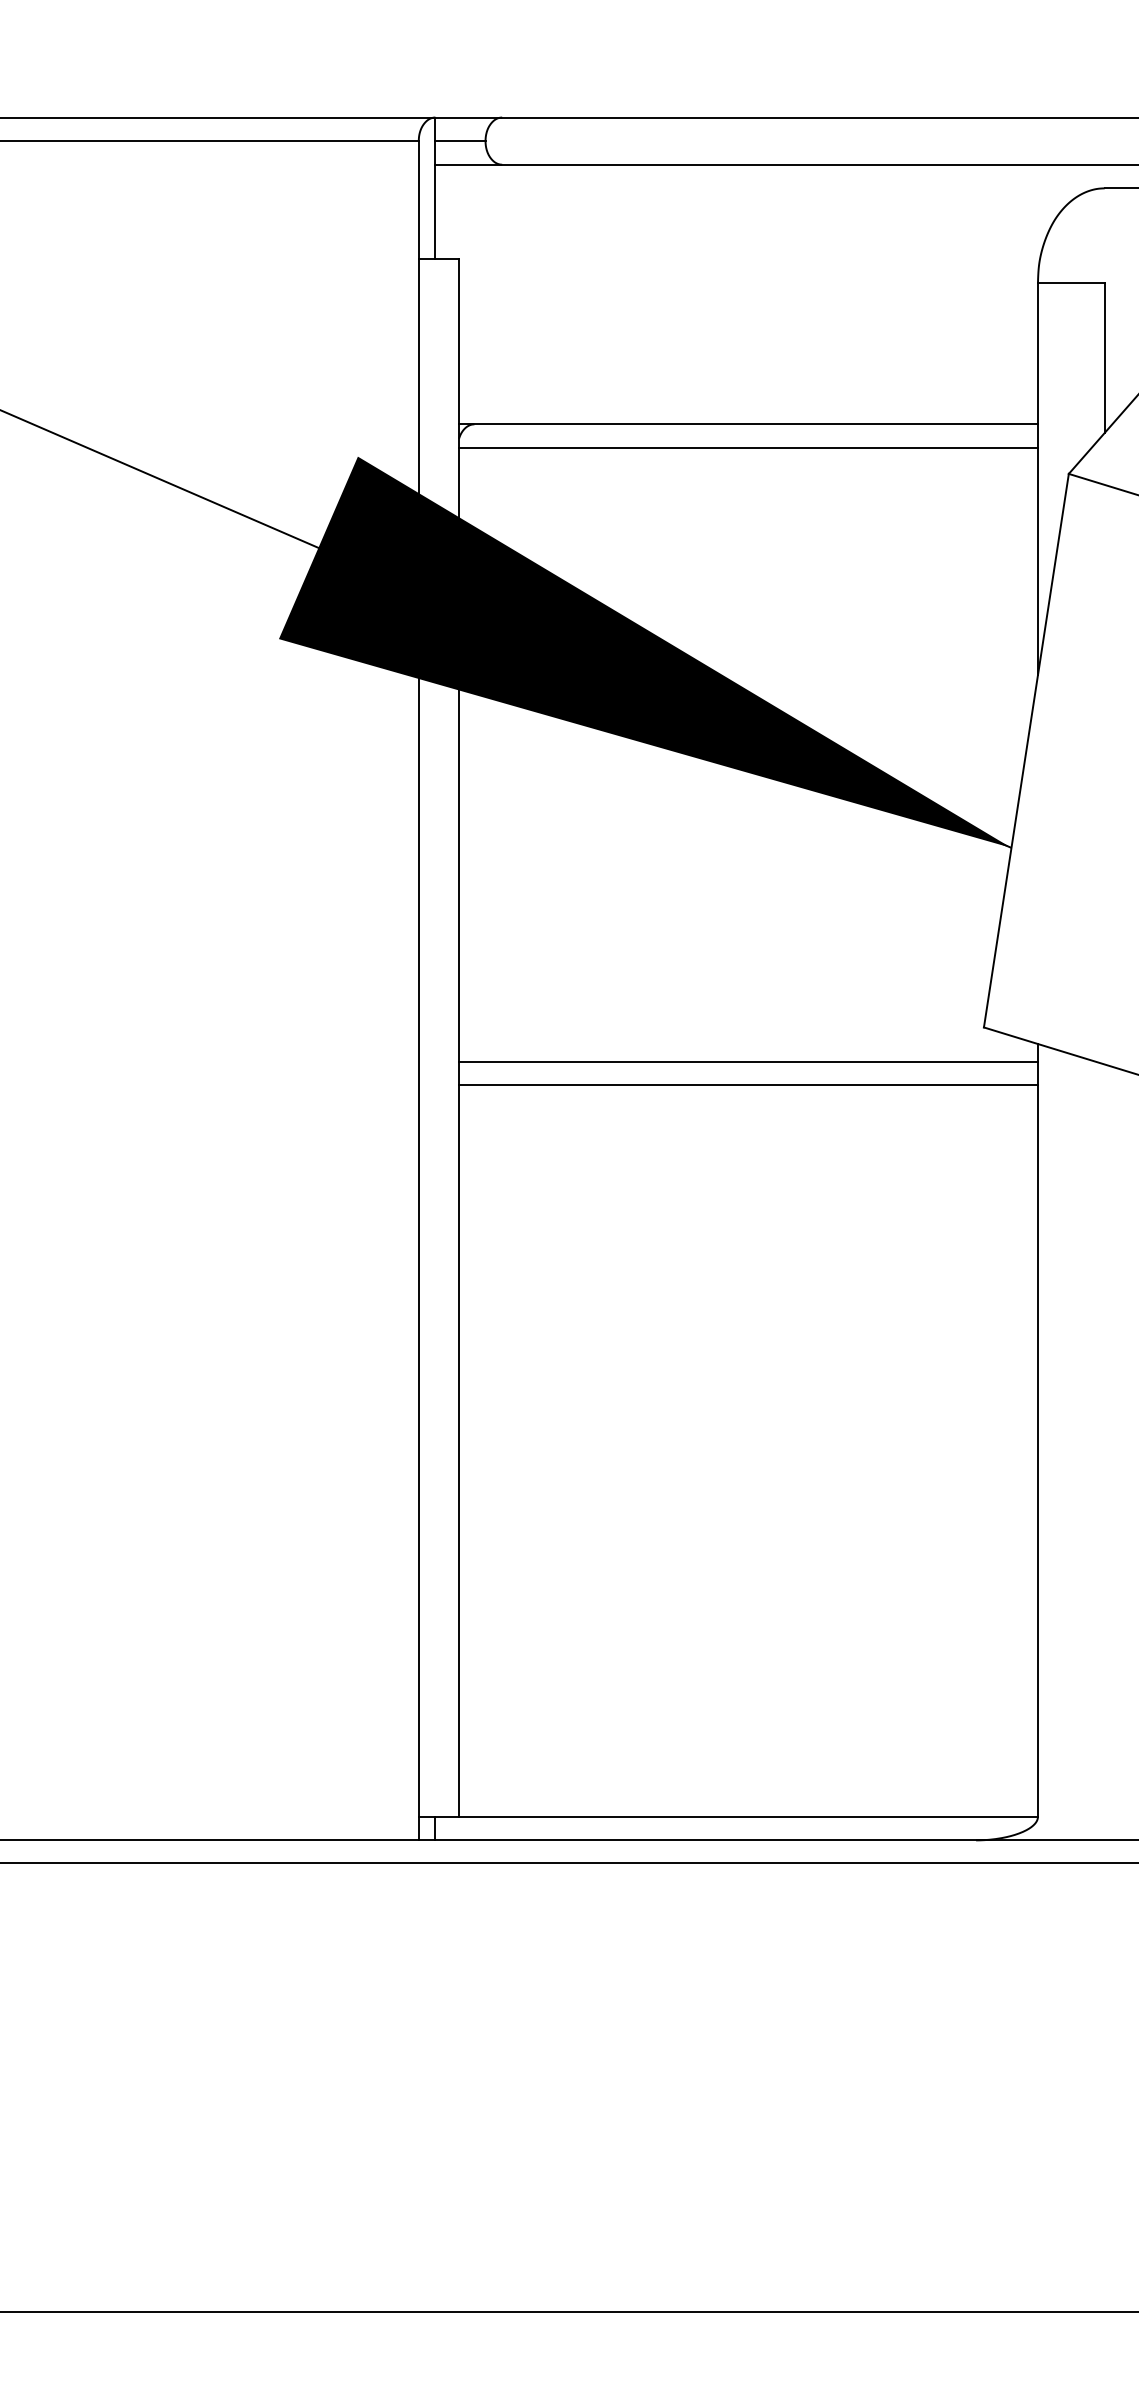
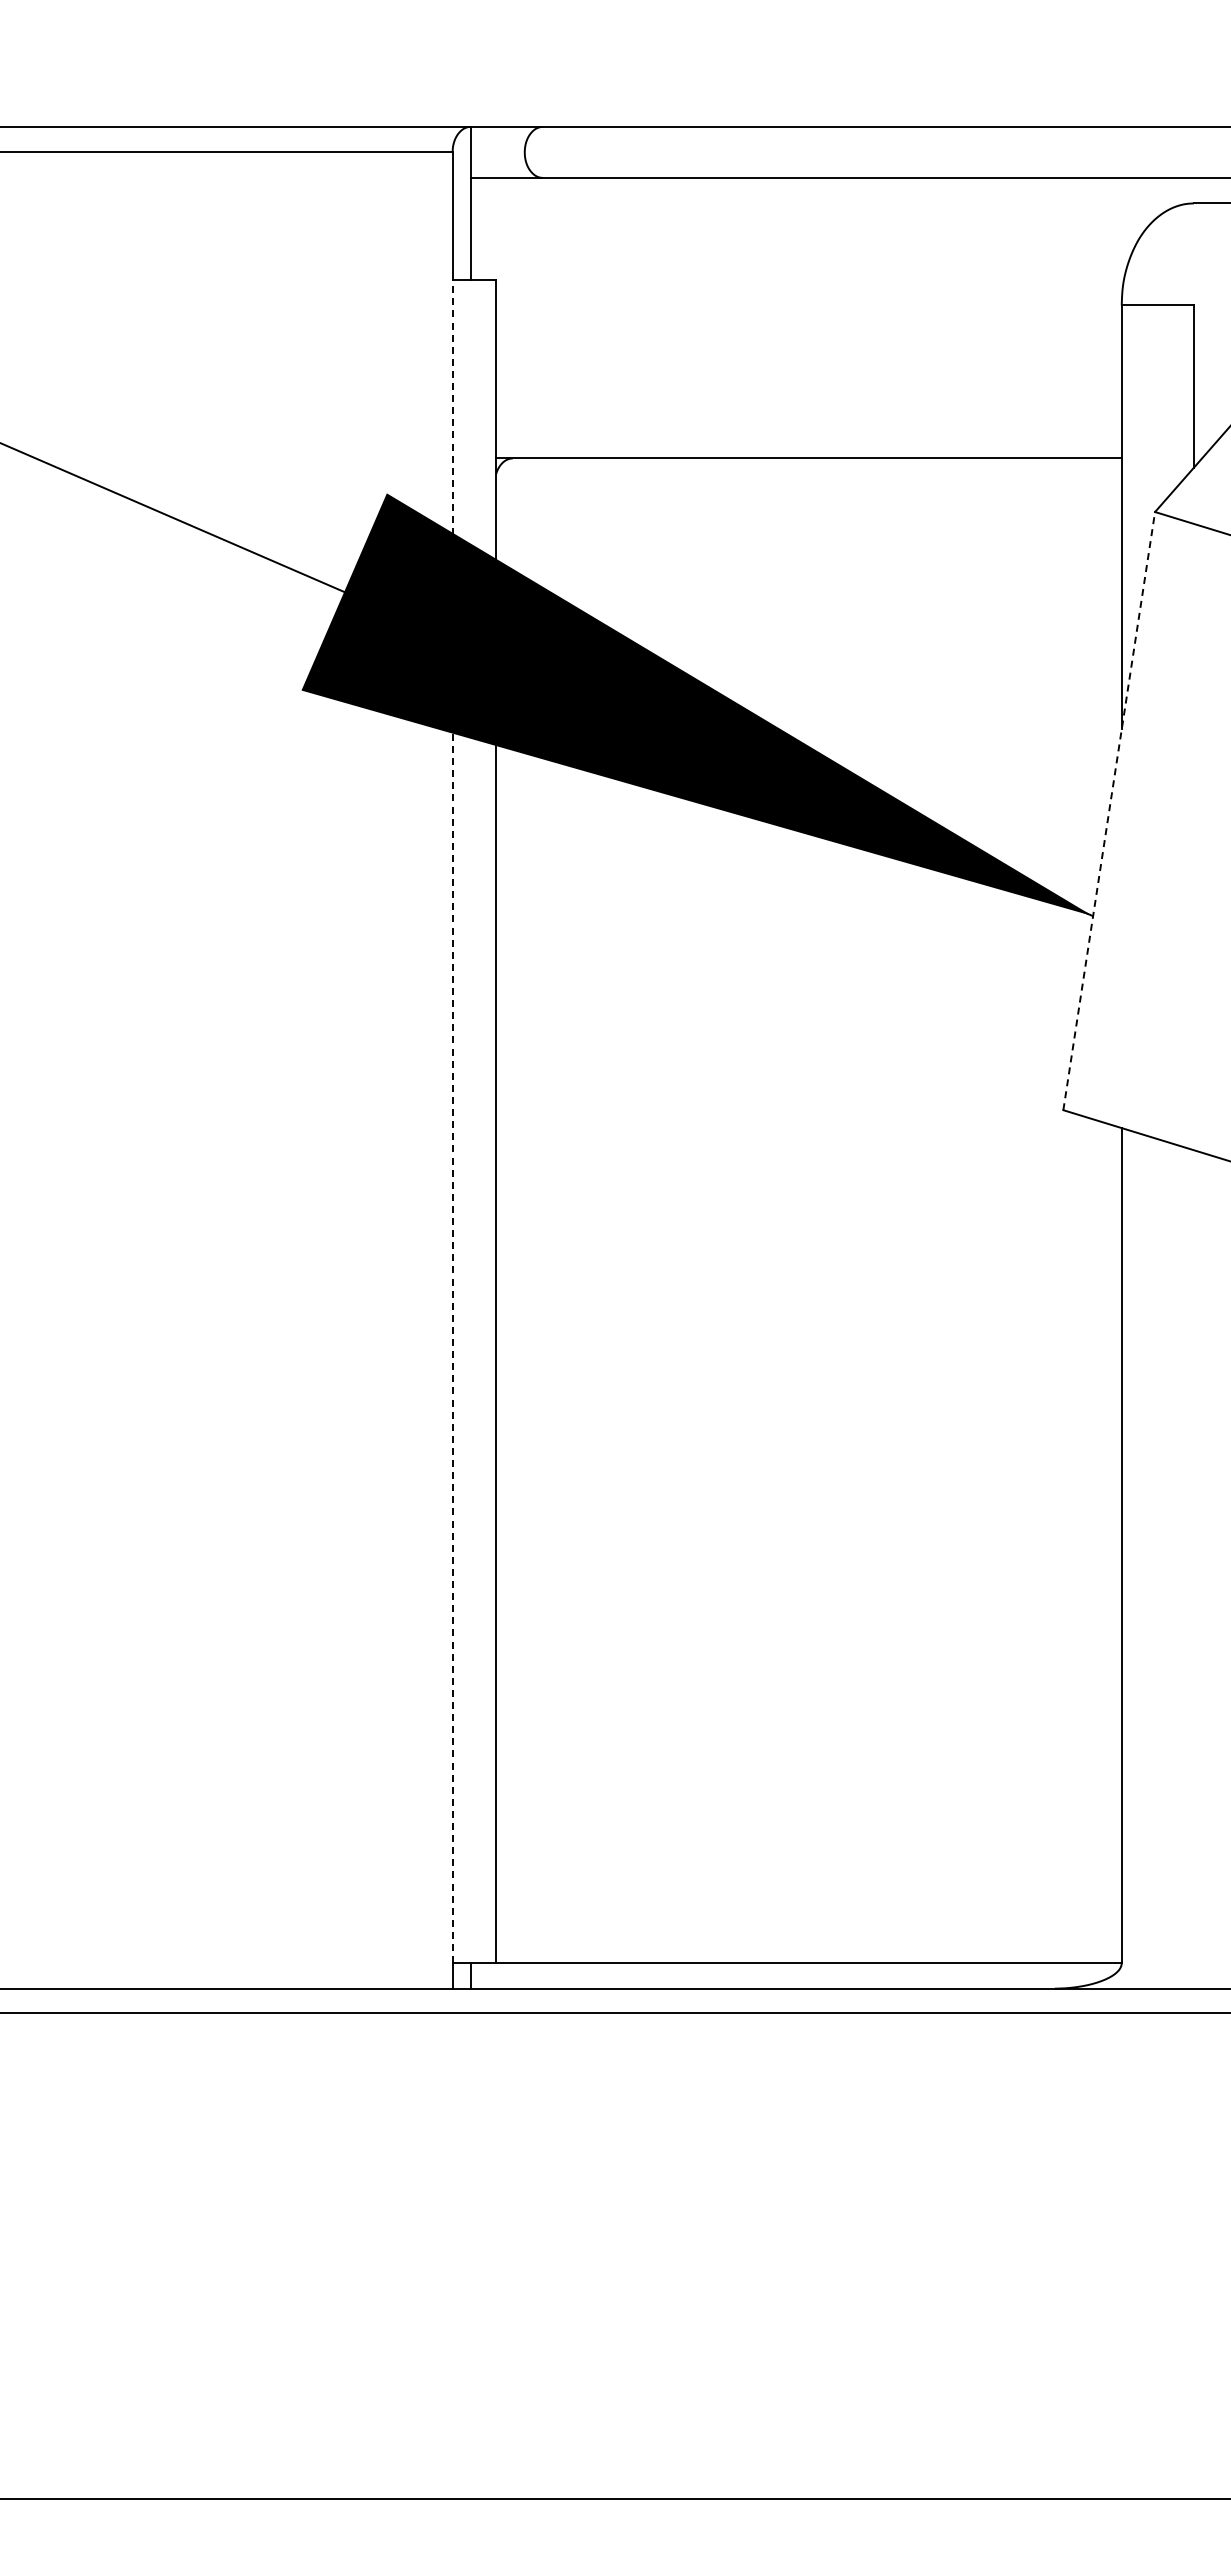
line: (460, 141) -> (497, 152), removed
line: (748, 447) -> (808, 483), removed
line: (1026, 751) -> (1109, 811), solid -> dashed
line: (418, 1037) -> (452, 1121), solid -> dashed
line: (748, 1061) -> (808, 1147), removed
line: (748, 1085) -> (808, 1172), removed

